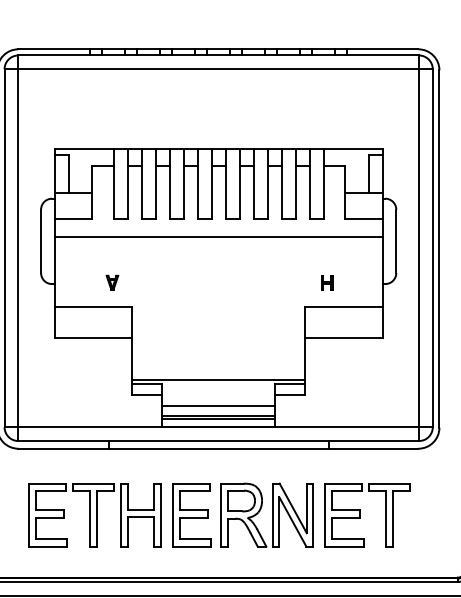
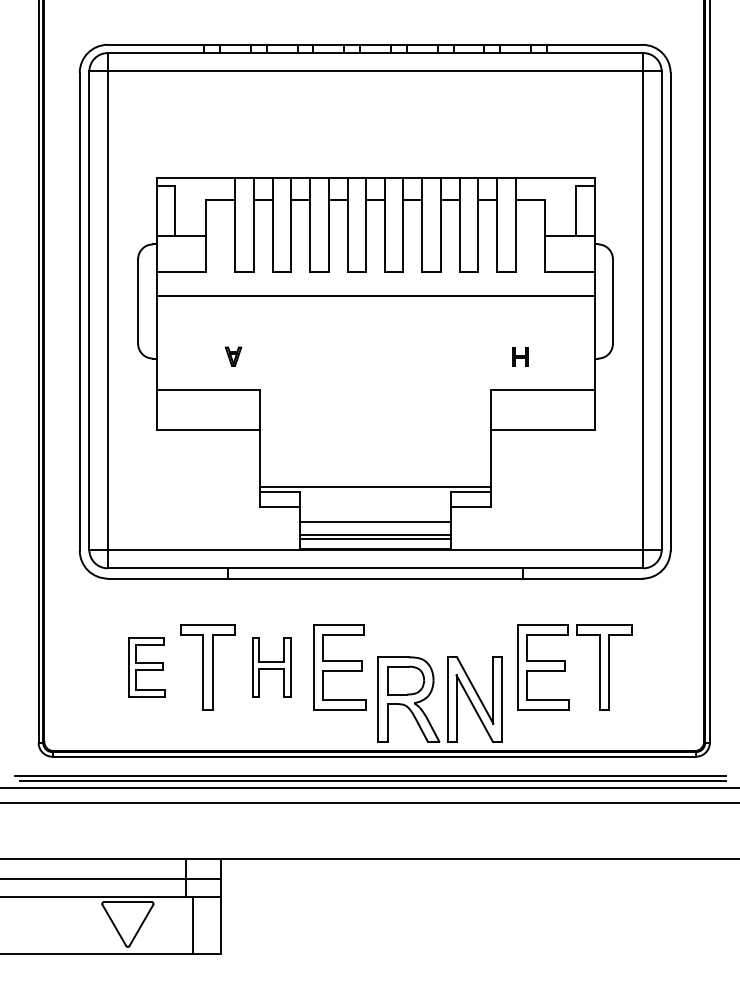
part: (48, 515) -> (147, 667), size x0.7
part: (140, 515) -> (271, 667), size x0.7
part: (272, 515) -> (447, 699), moved

